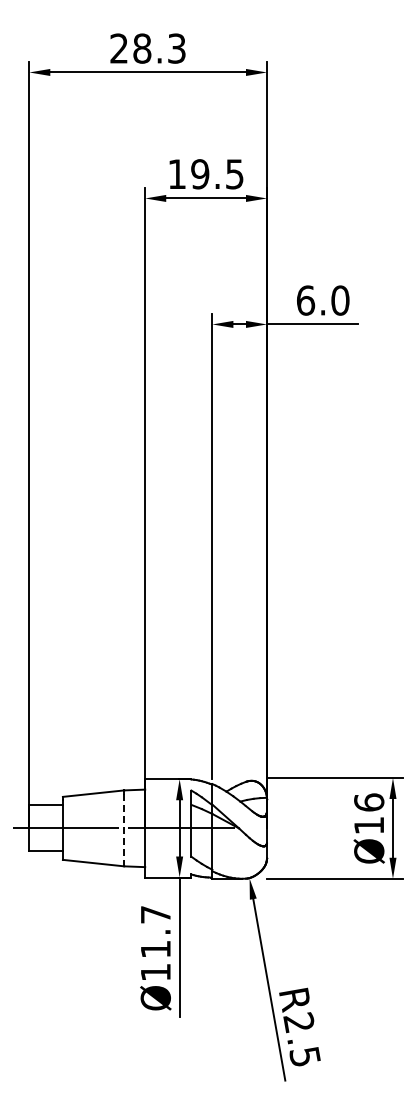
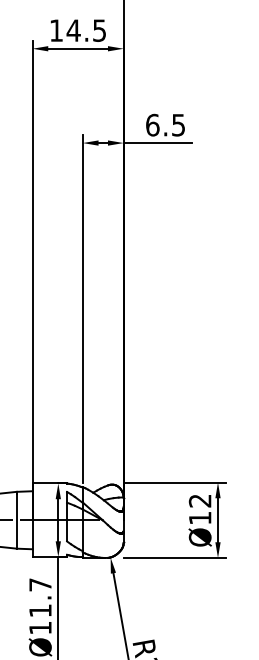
text: (199, 174) -> (73, 30), 19.5 -> 14.5
text: (340, 300) -> (178, 125), 6.0 -> 6.5
text: (369, 802) -> (200, 500), Ø16 -> Ø12
line: (124, 830) -> (17, 521), dashed -> solid

